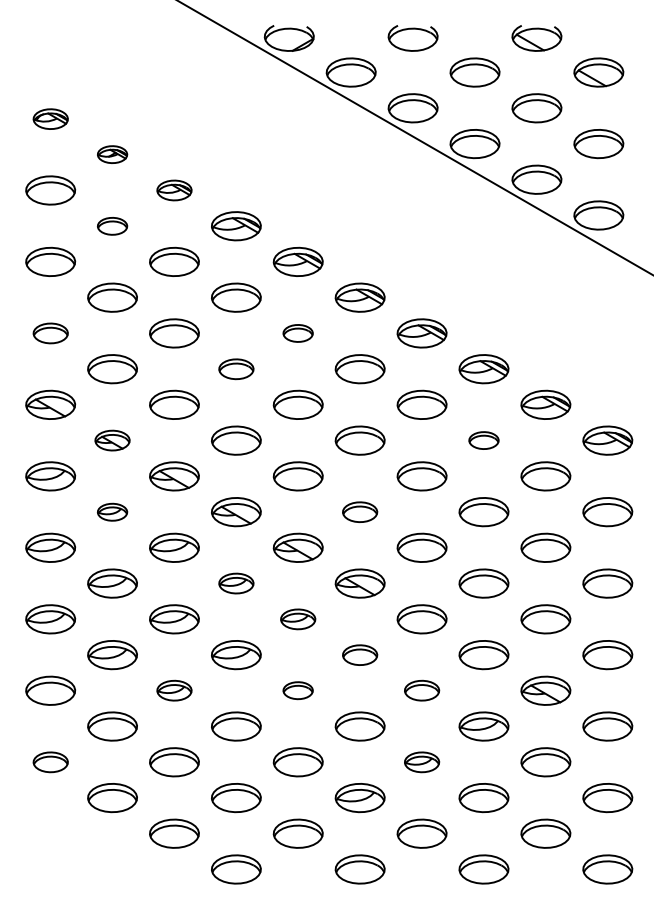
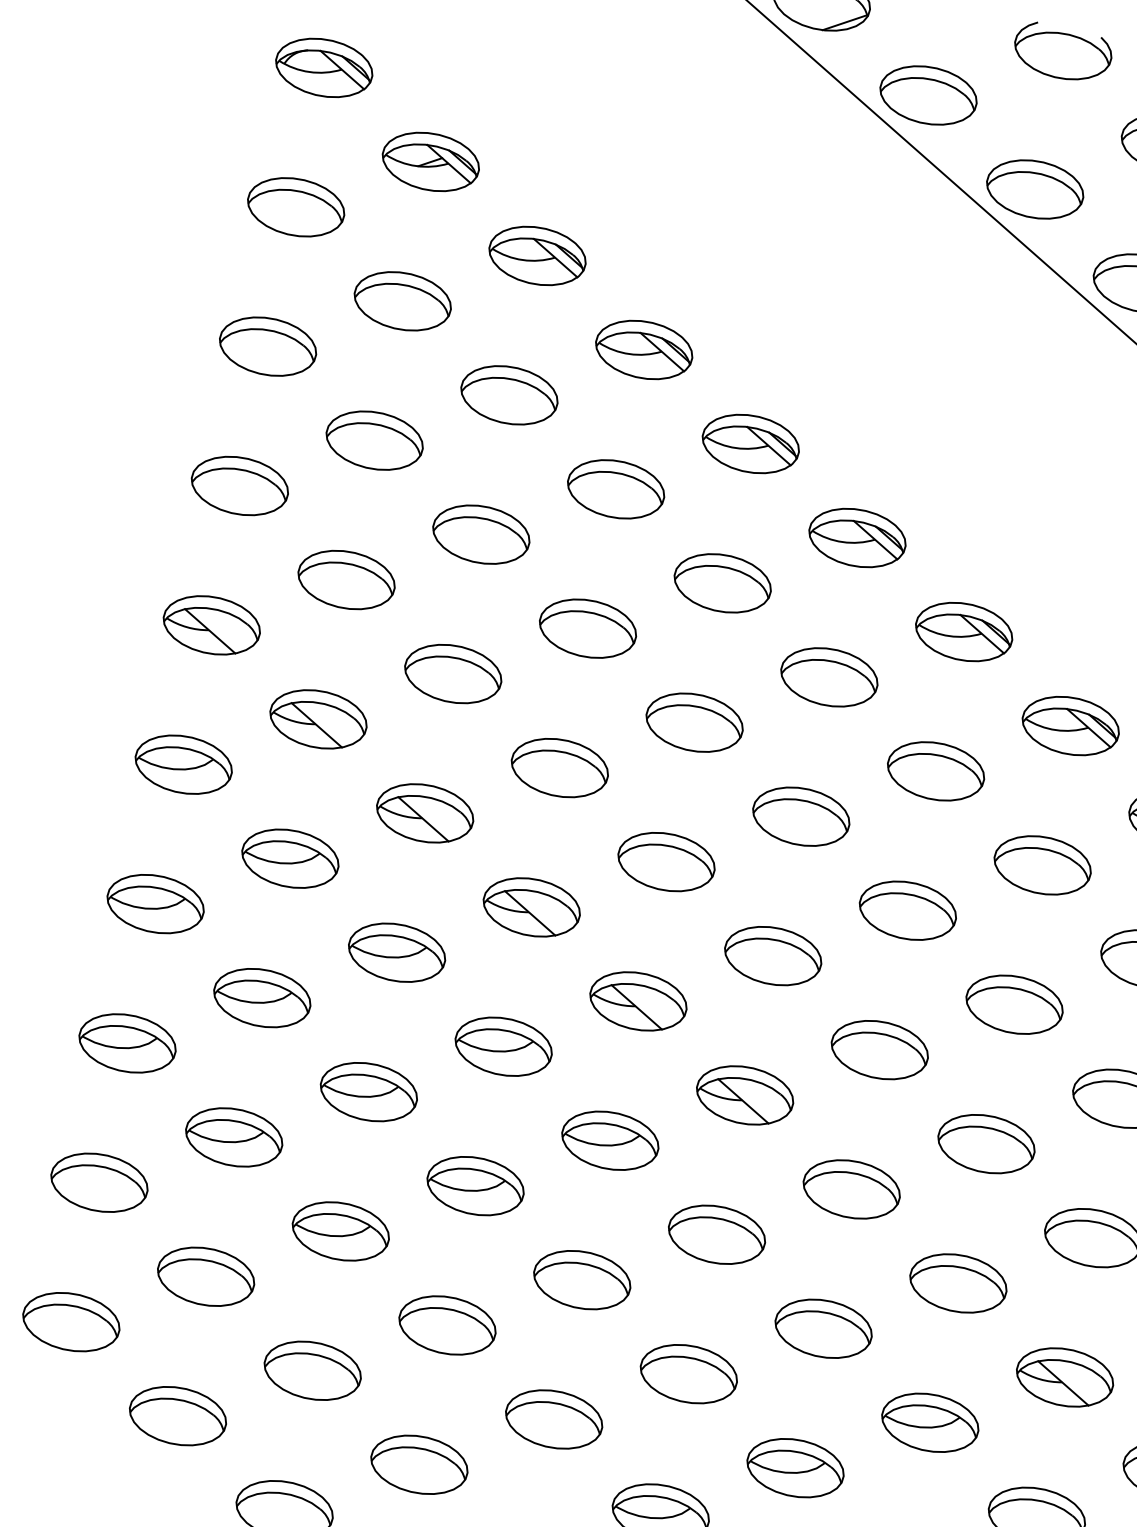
part: (50, 119) -> (323, 68), size x1.43
part: (112, 154) -> (430, 161), size x1.67
part: (174, 190) -> (537, 255), size x1.43
part: (112, 226) -> (402, 301), size x1.67
part: (50, 333) -> (239, 486), size x1.43
part: (297, 333) -> (721, 583), size x1.67
part: (236, 369) -> (588, 629), size x1.43
part: (112, 440) -> (318, 719), size x1.43
part: (483, 440) -> (1041, 864), size x1.67
part: (112, 512) -> (290, 859), size x1.67
part: (359, 512) -> (771, 956), size x1.43
part: (236, 583) -> (503, 1046), size x1.43
part: (297, 619) -> (608, 1140), size x1.43
part: (359, 655) -> (715, 1235), size x1.43
part: (174, 690) -> (341, 1230), size x1.43
part: (297, 690) -> (580, 1279), size x1.67
part: (421, 690) -> (822, 1327), size x1.43
part: (50, 762) -> (70, 1322), size x1.43
part: (421, 762) -> (794, 1468), size x1.43

